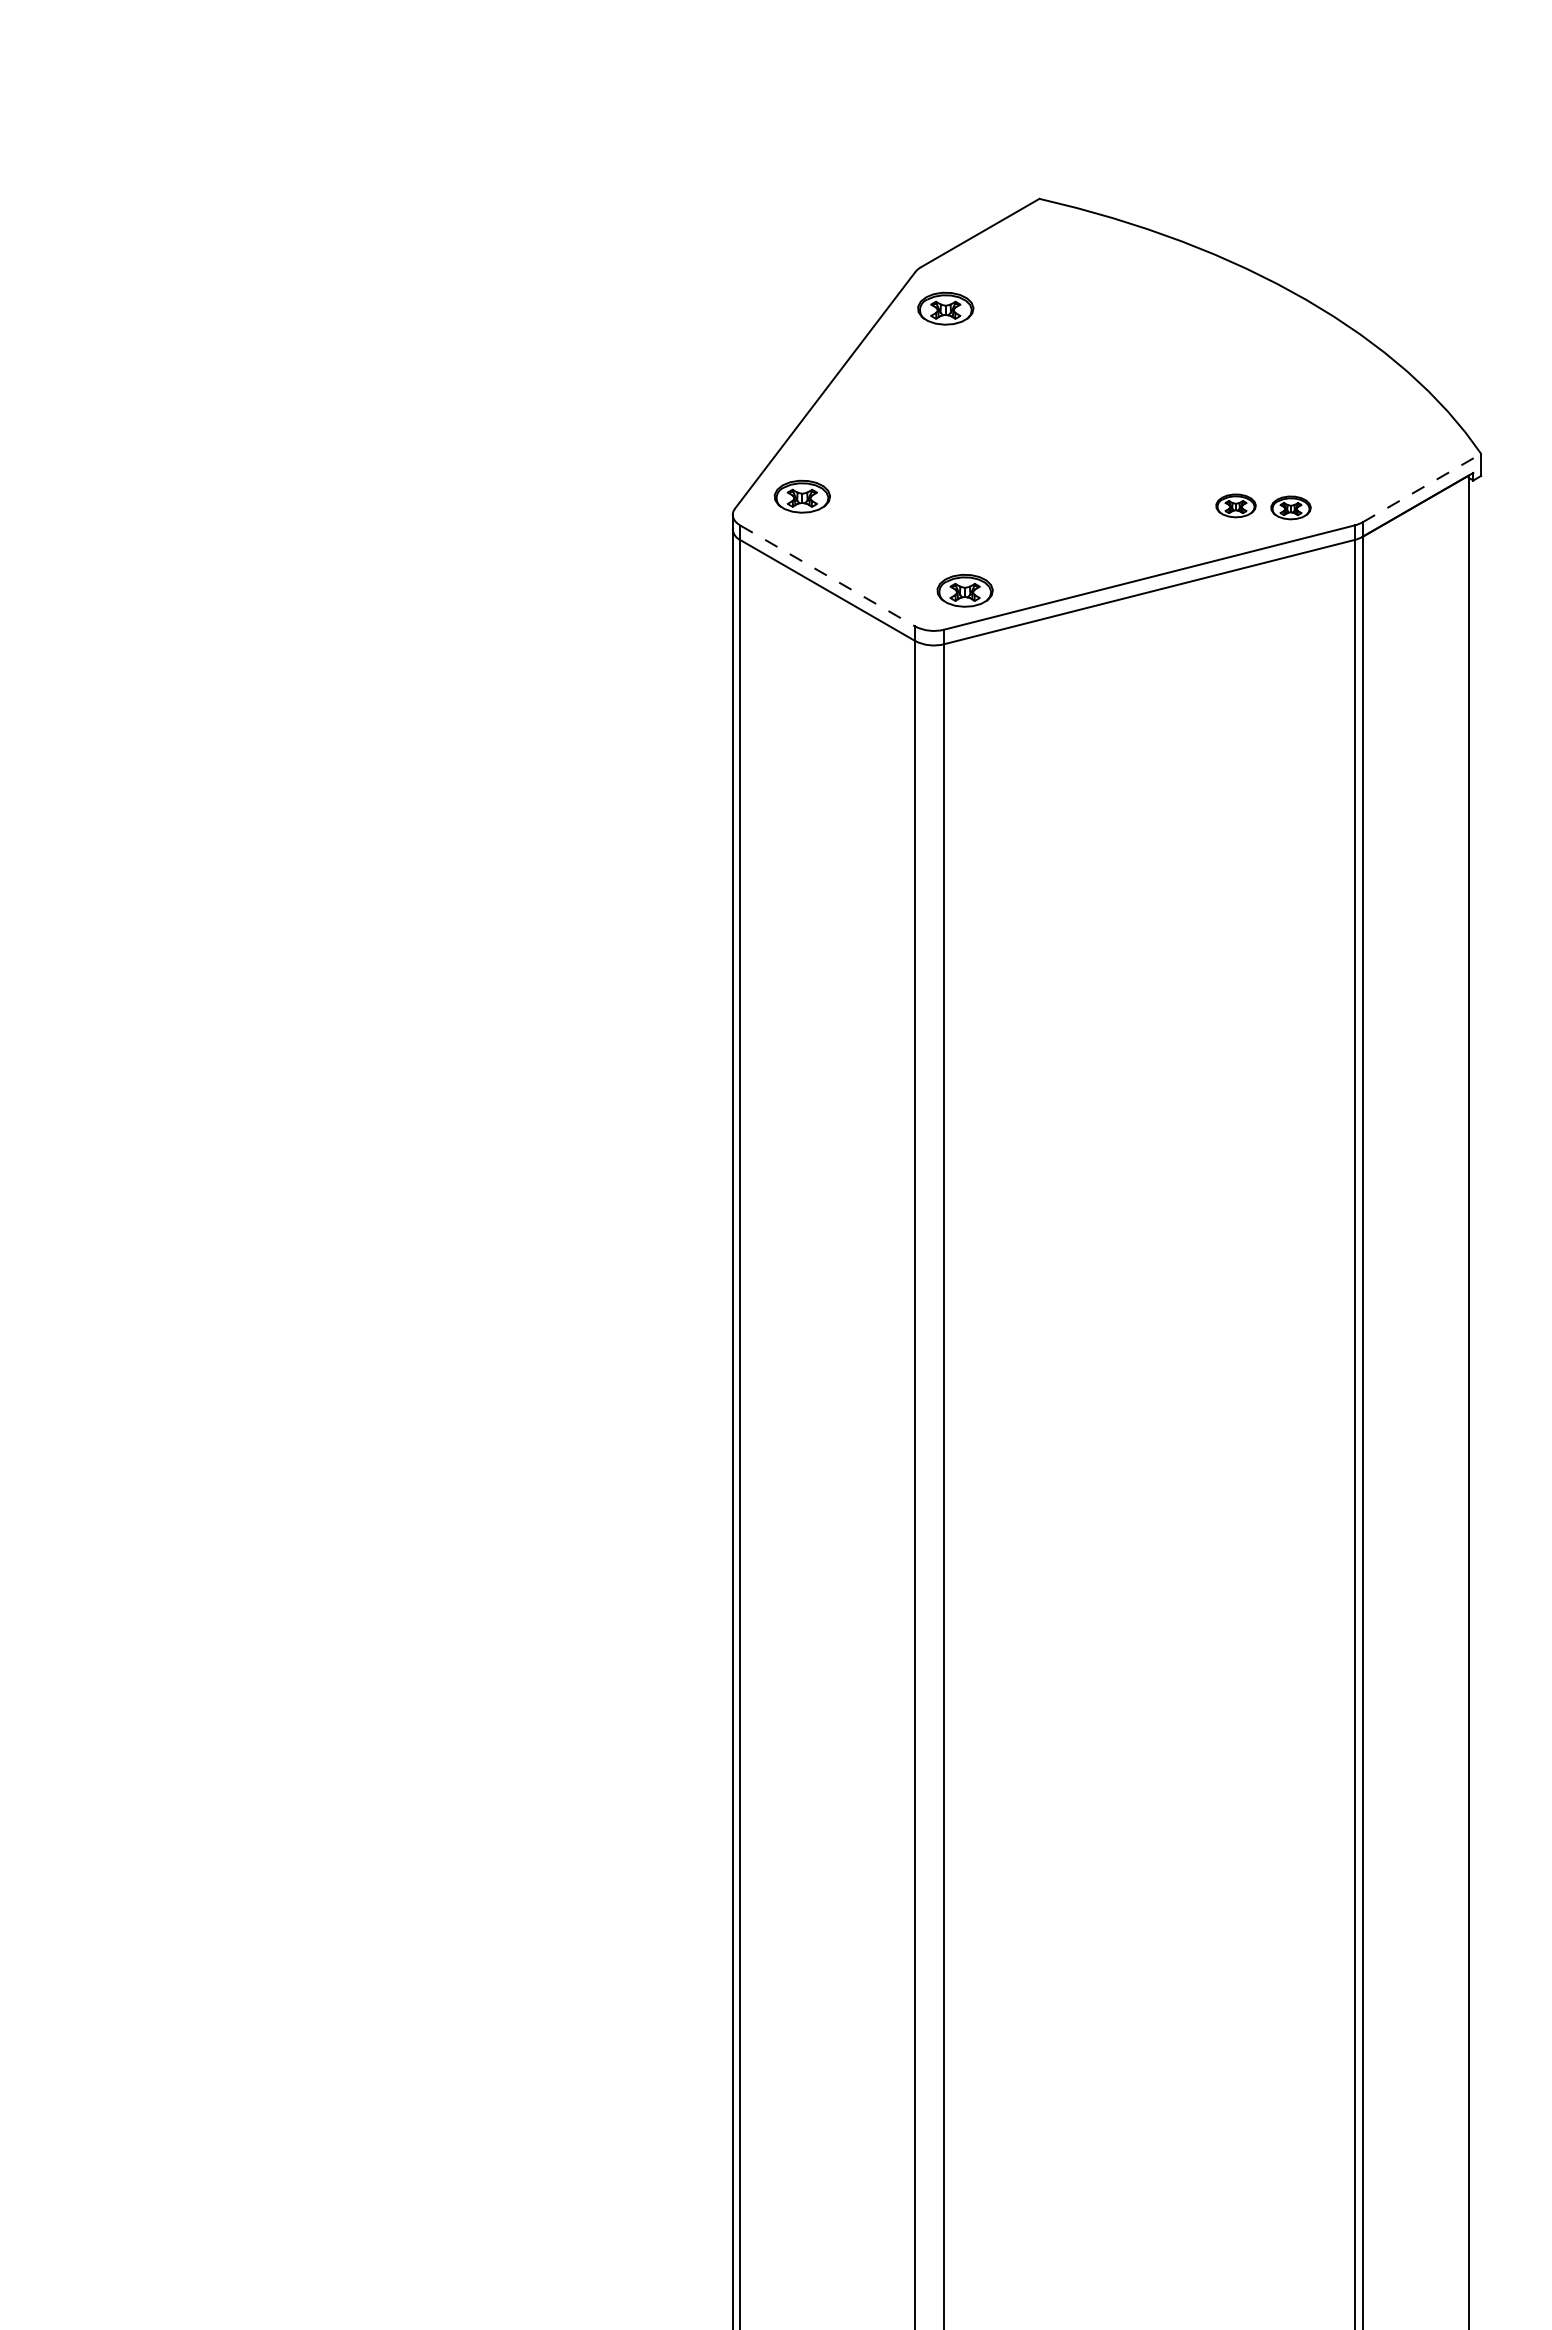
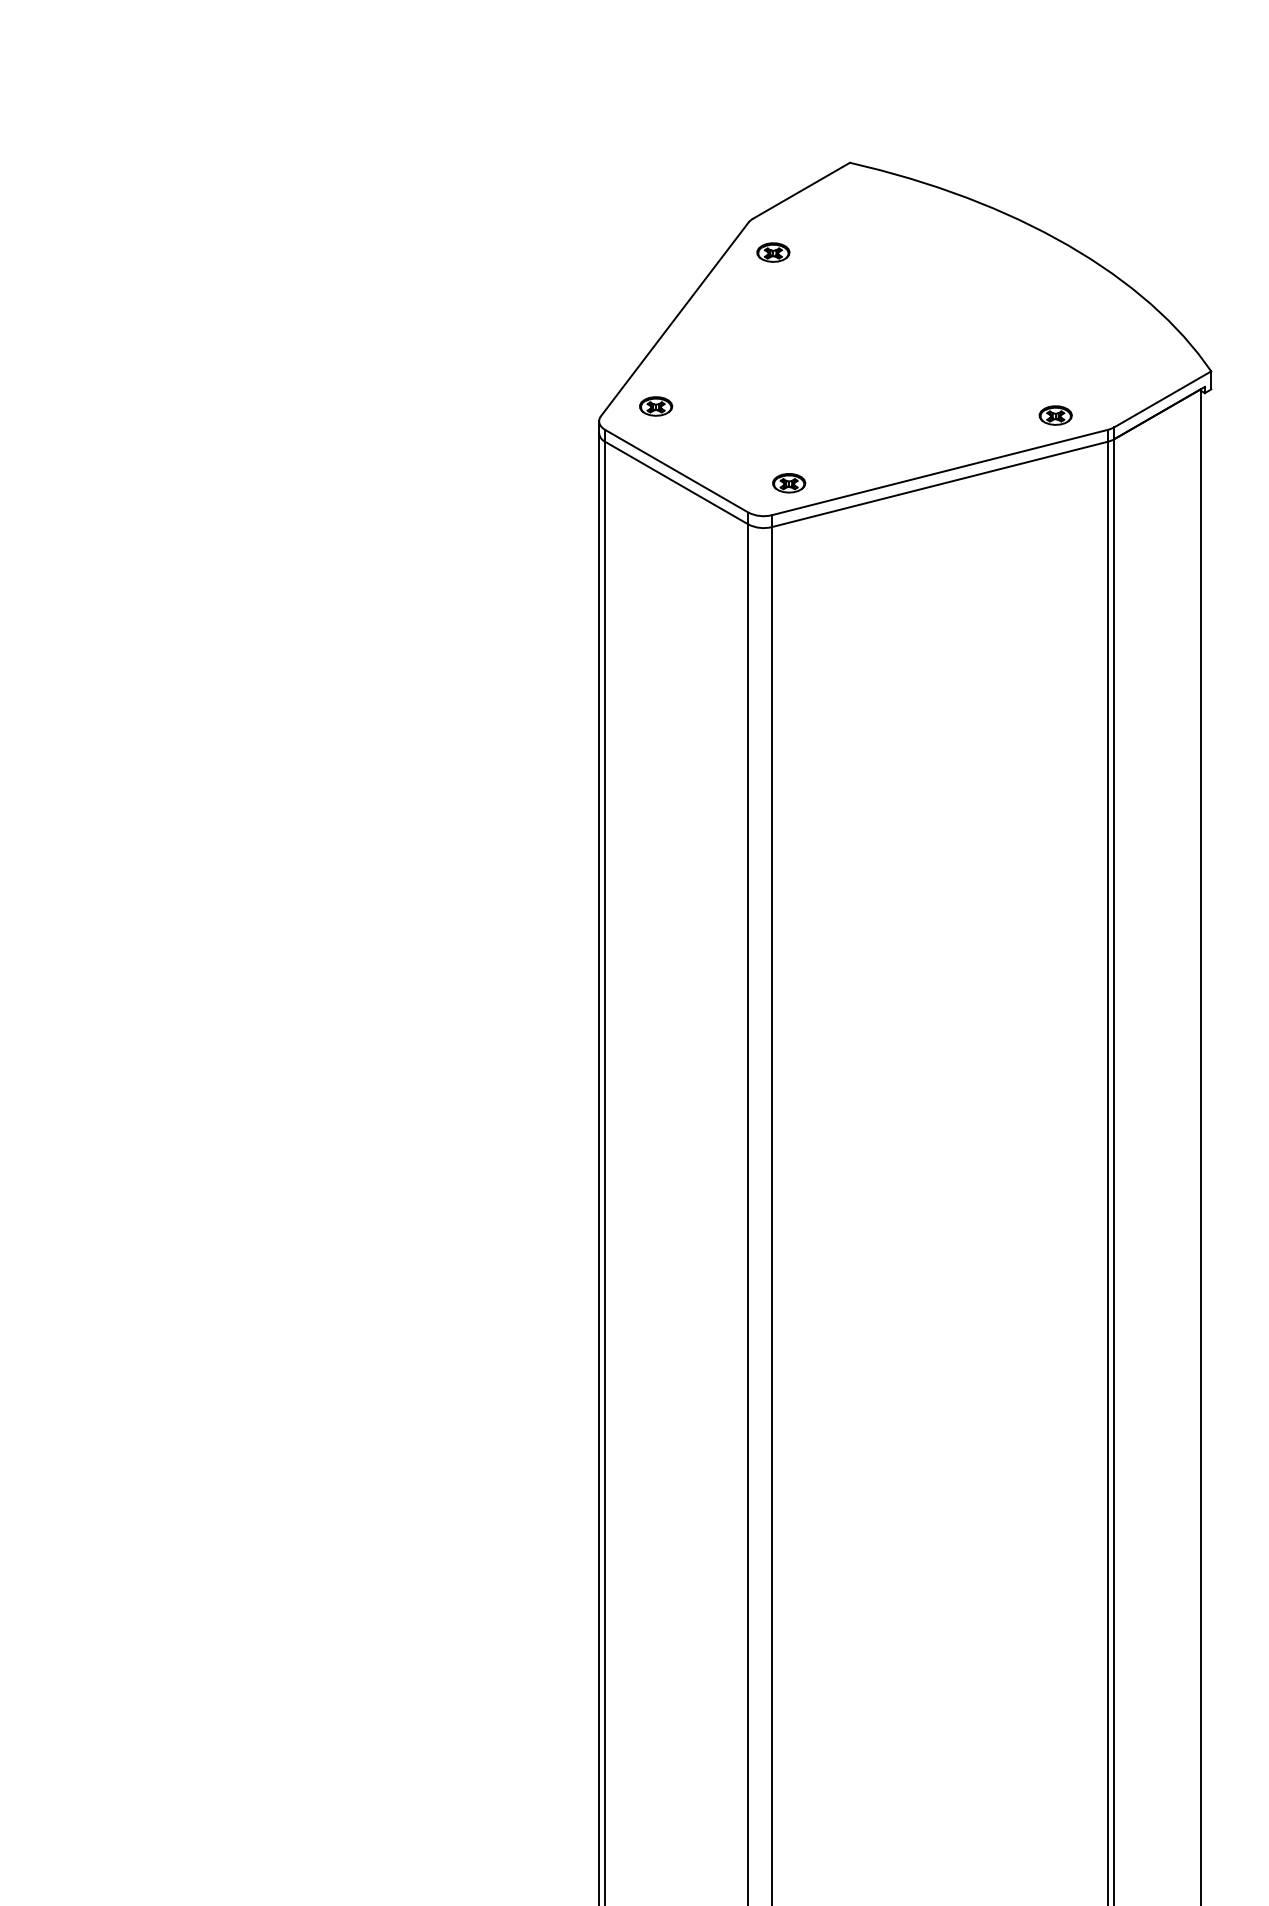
part: (945, 308) -> (773, 252), size x0.71
line: (1422, 487) -> (1163, 398), dashed -> solid
part: (802, 496) -> (656, 406), size x0.71
part: (1235, 505) -> (1010, 413), removed
line: (827, 576) -> (676, 471), dashed -> solid
part: (964, 590) -> (788, 483), size x0.71

